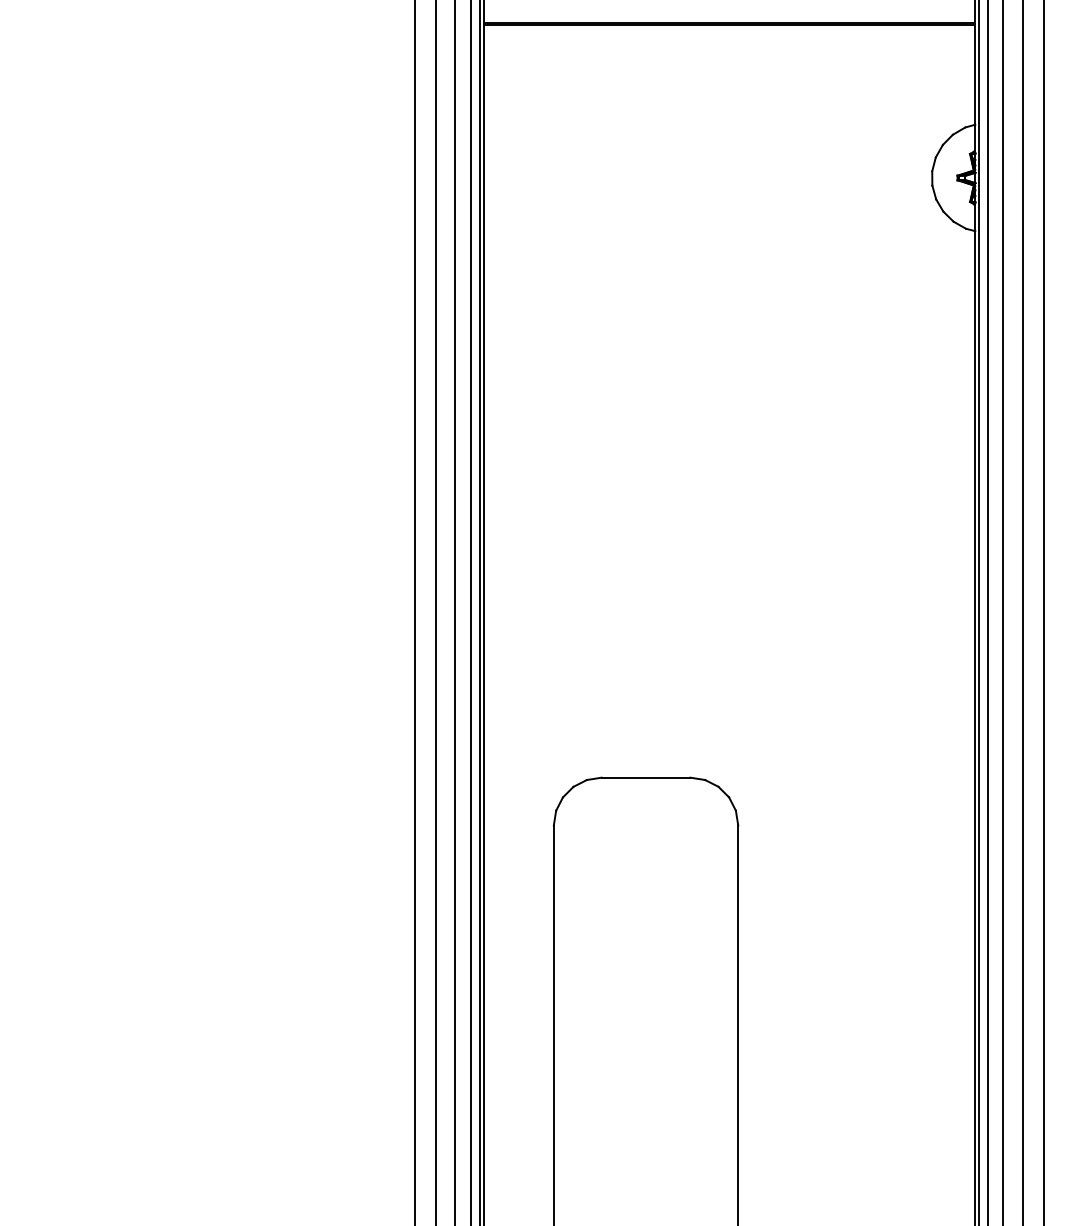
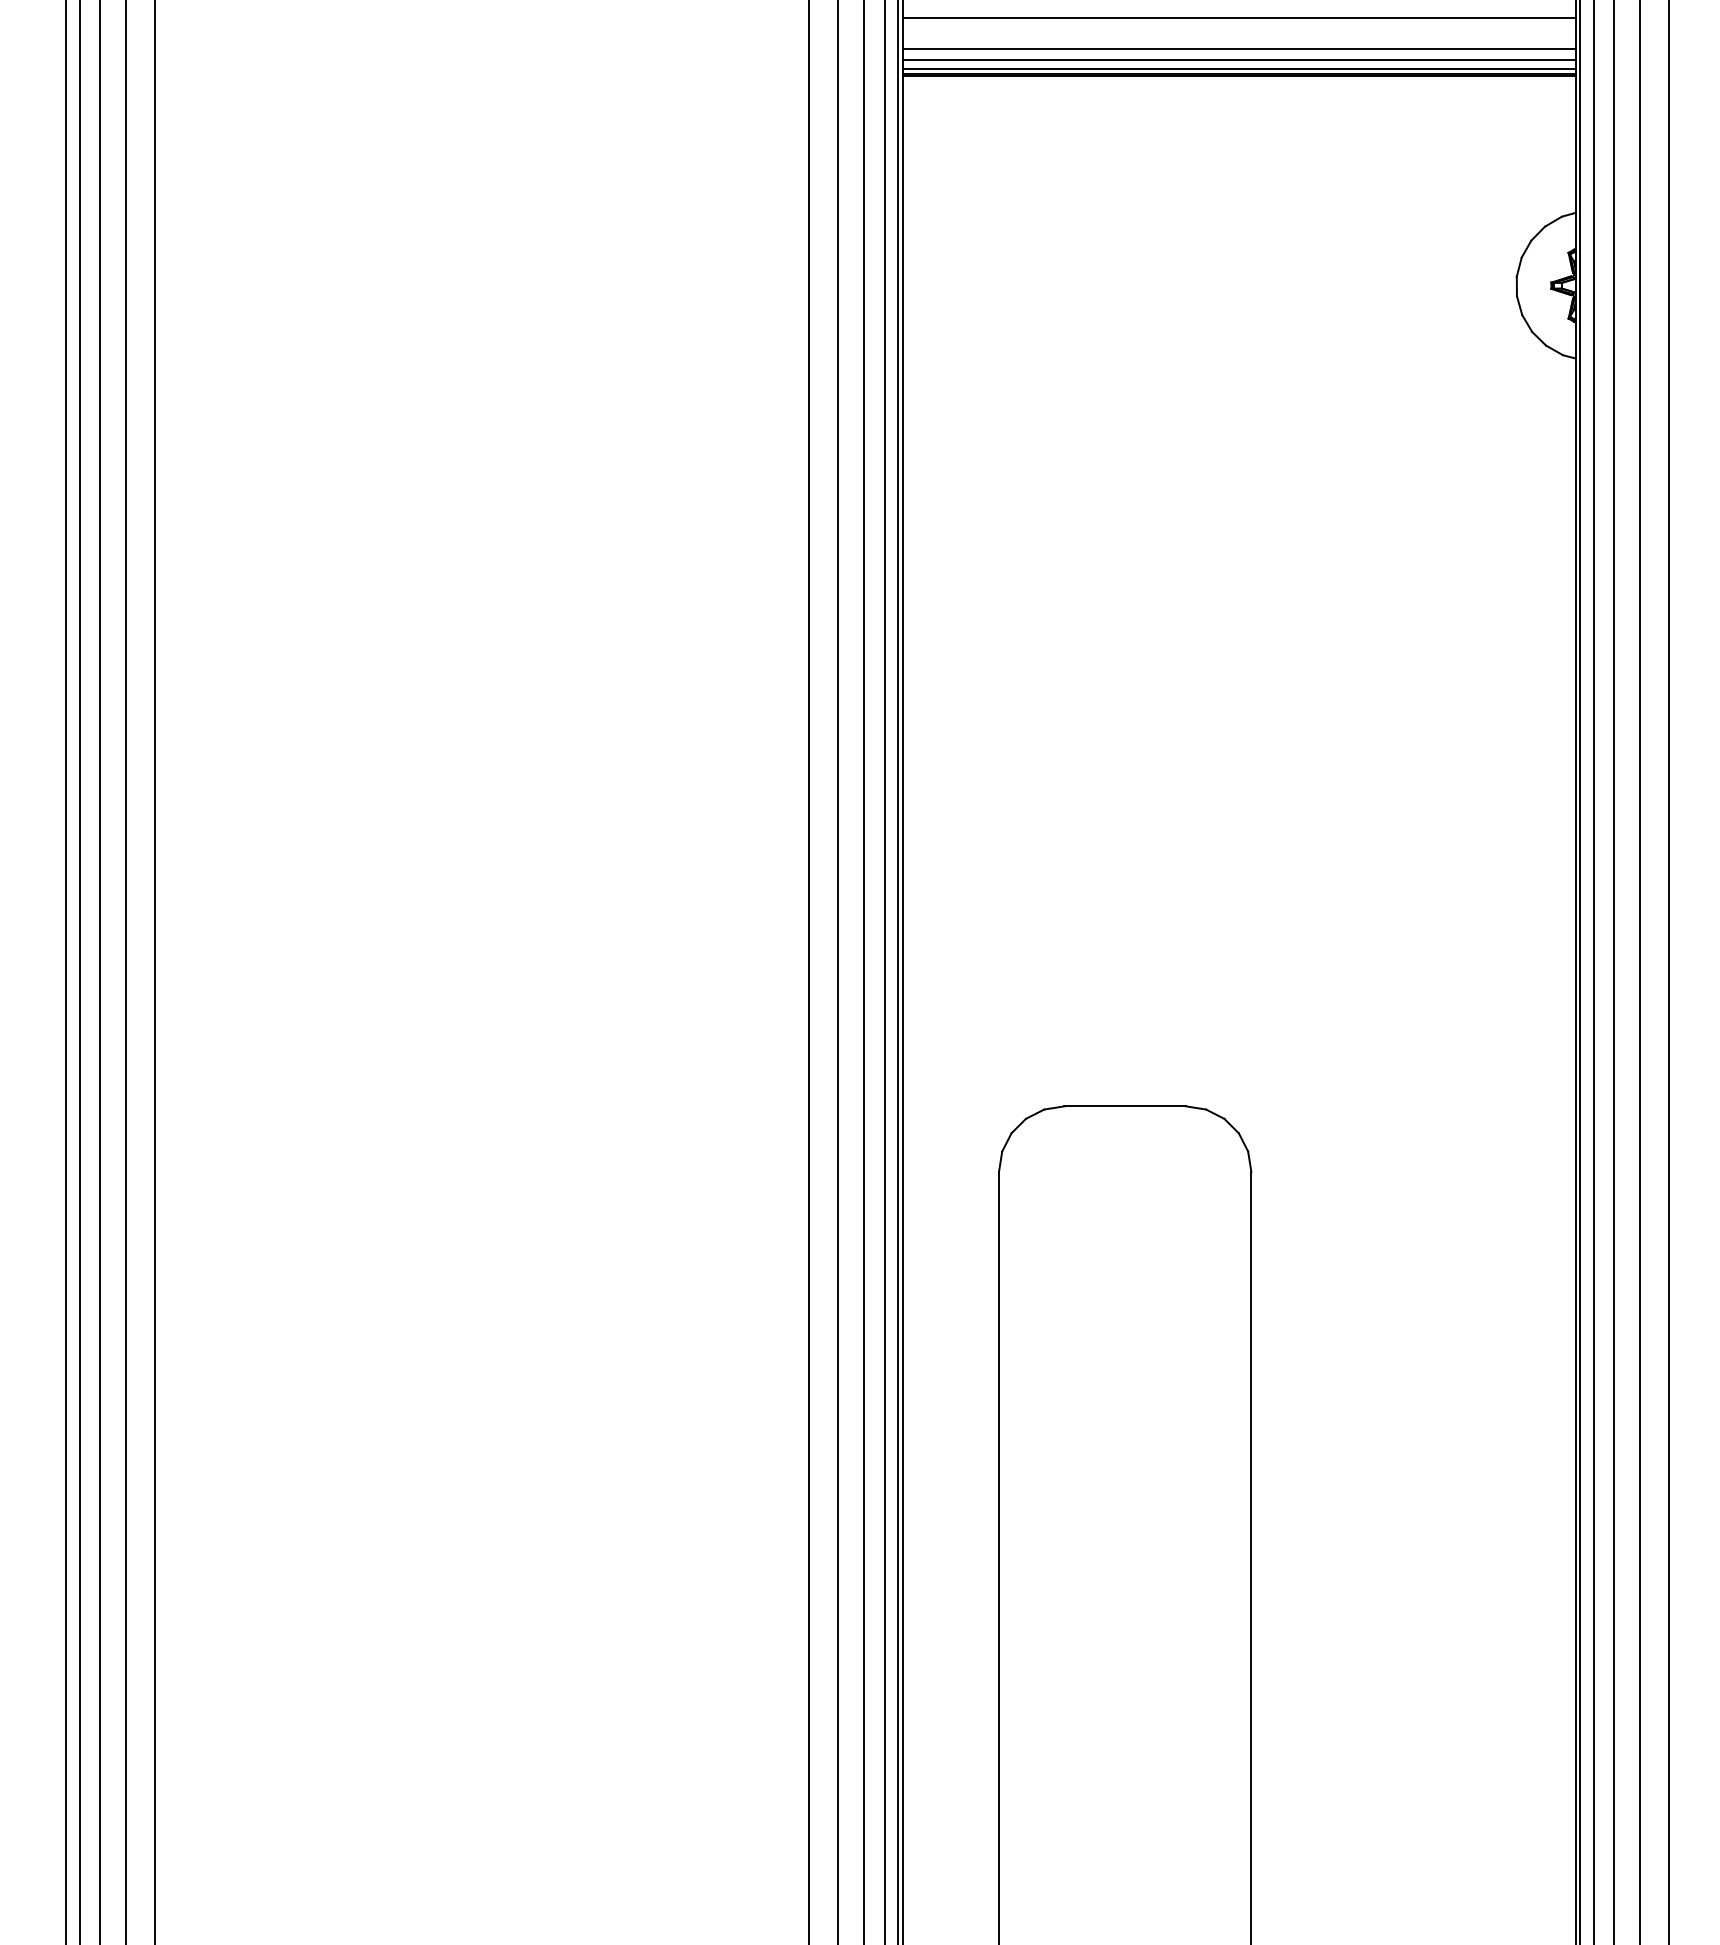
line: (728, 4) -> (1238, 48), added
line: (728, 13) -> (1238, 60), added
line: (728, 19) -> (1238, 68), added

